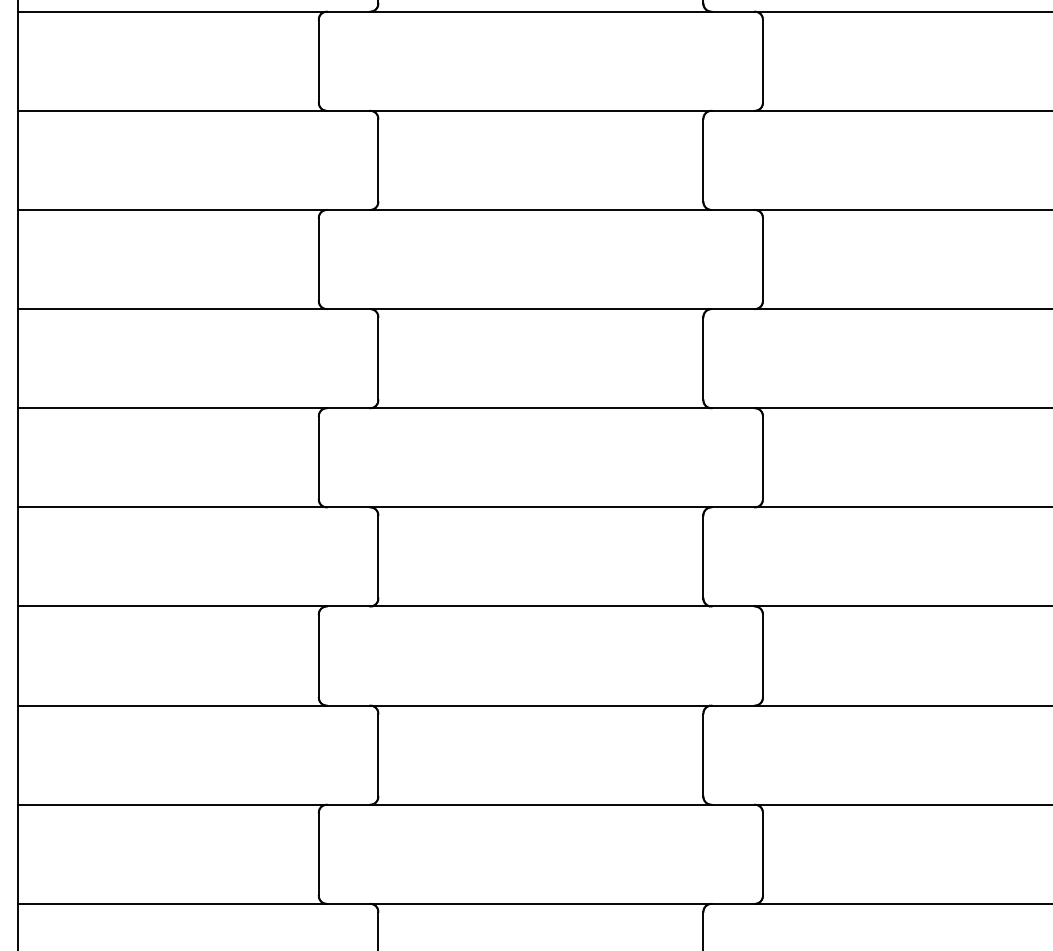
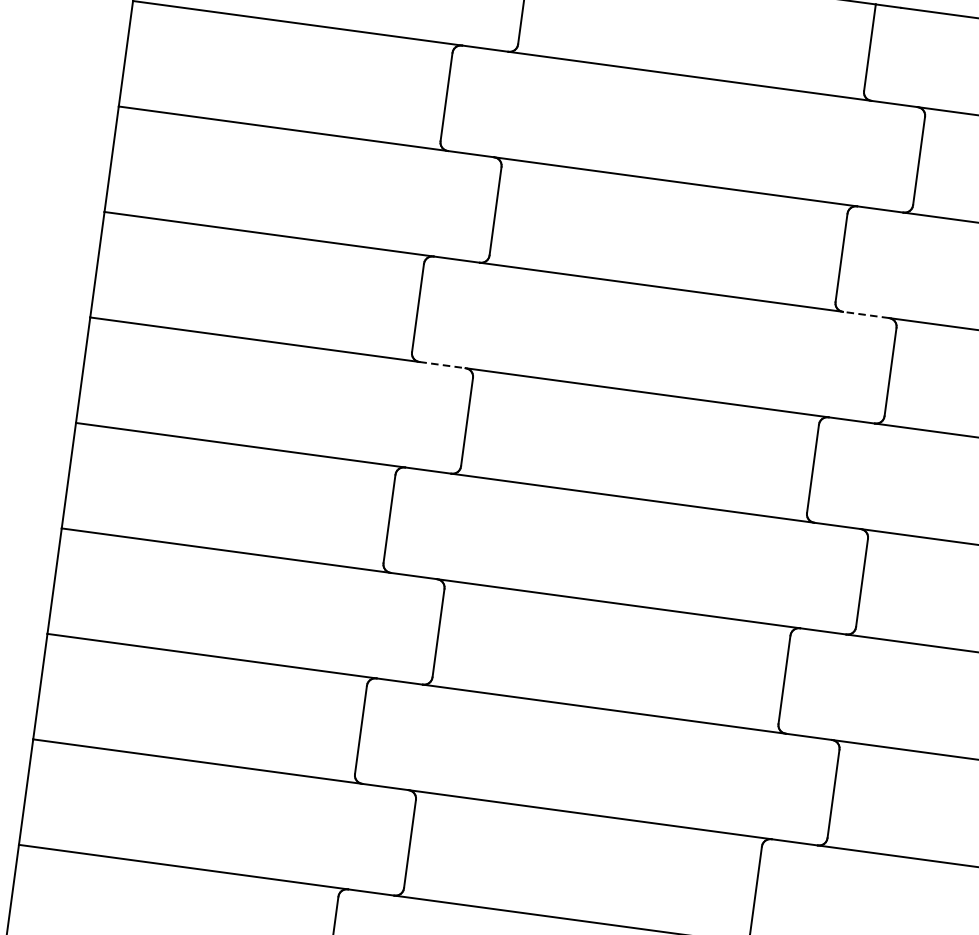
line: (733, 209) -> (866, 314), solid -> dashed
line: (348, 309) -> (442, 365), solid -> dashed

